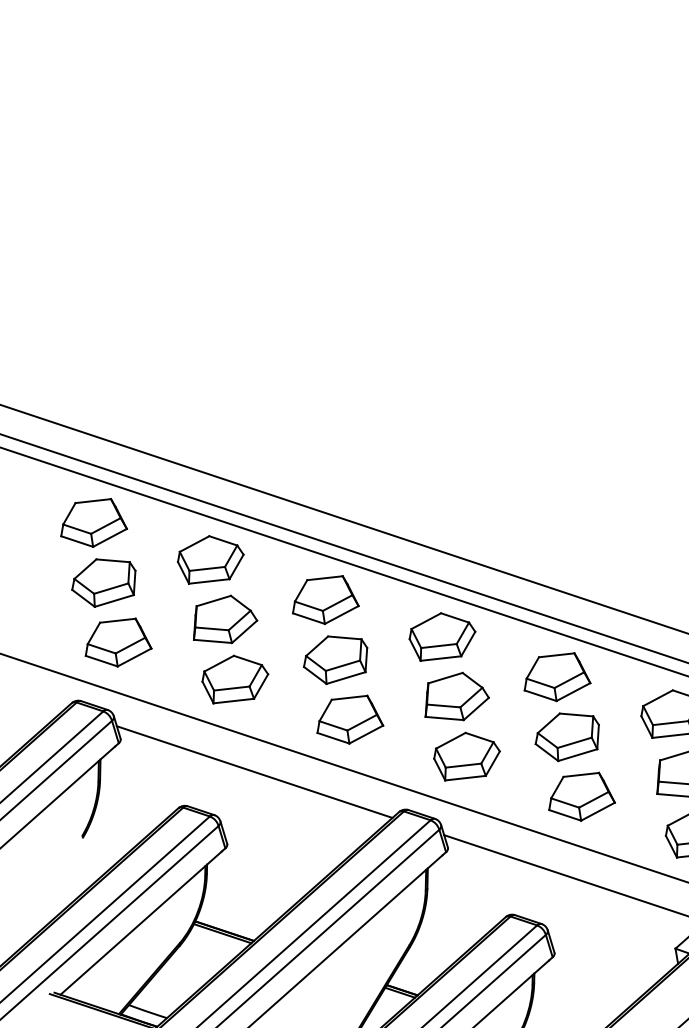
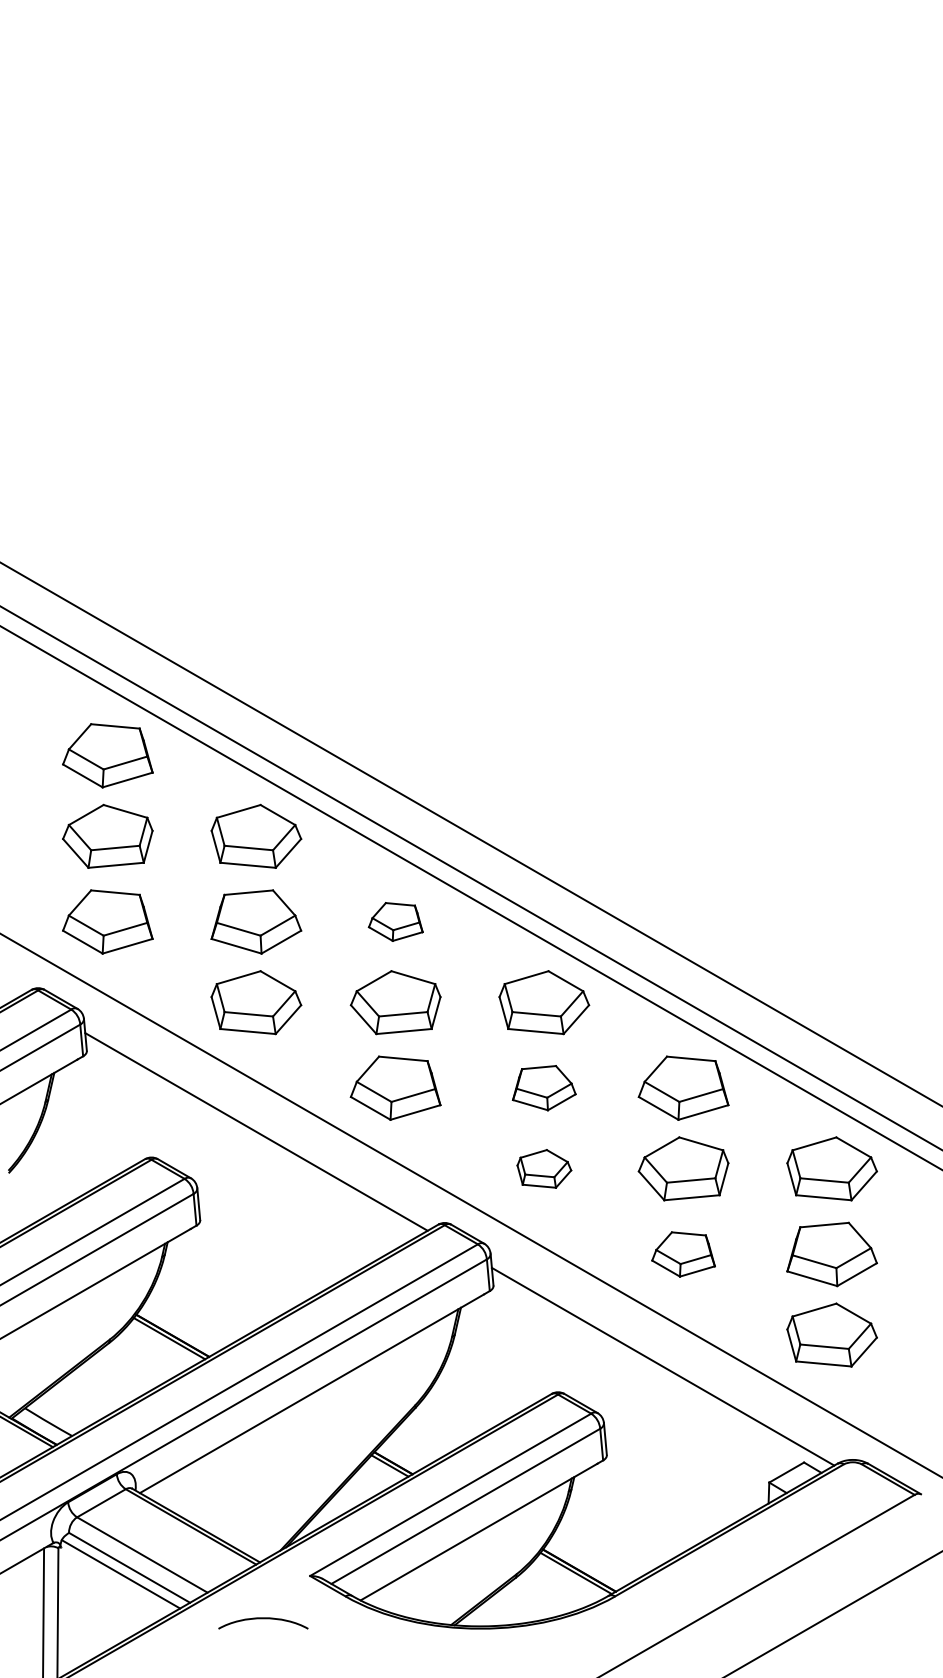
part: (323, 600) -> (395, 921), size x0.6
part: (455, 697) -> (544, 1087), size x0.7
part: (467, 755) -> (544, 1168), size x0.6
part: (580, 797) -> (683, 1254), size x0.7

